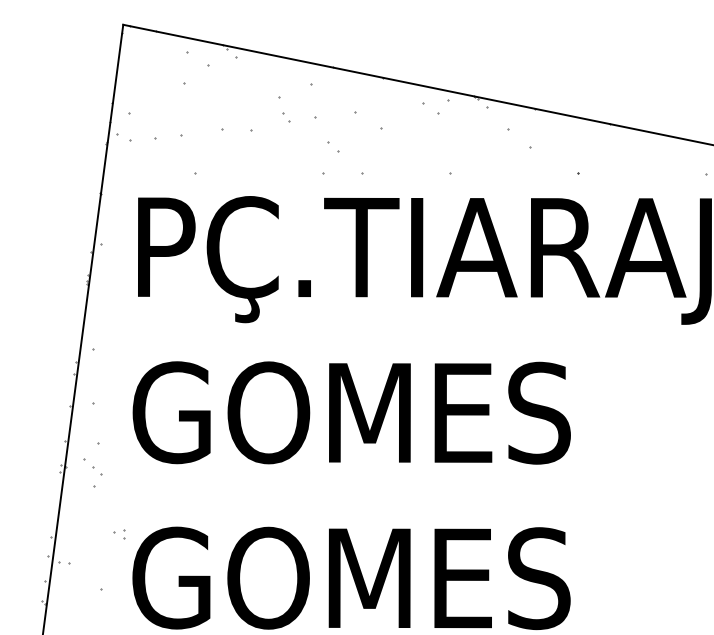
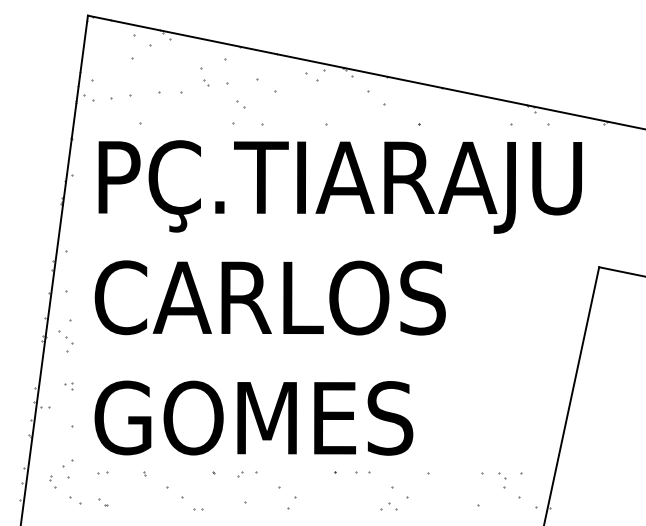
text: (383, 412) -> (277, 297), GOMES -> CARLOS
part: (119, 534) -> (68, 386), moved

